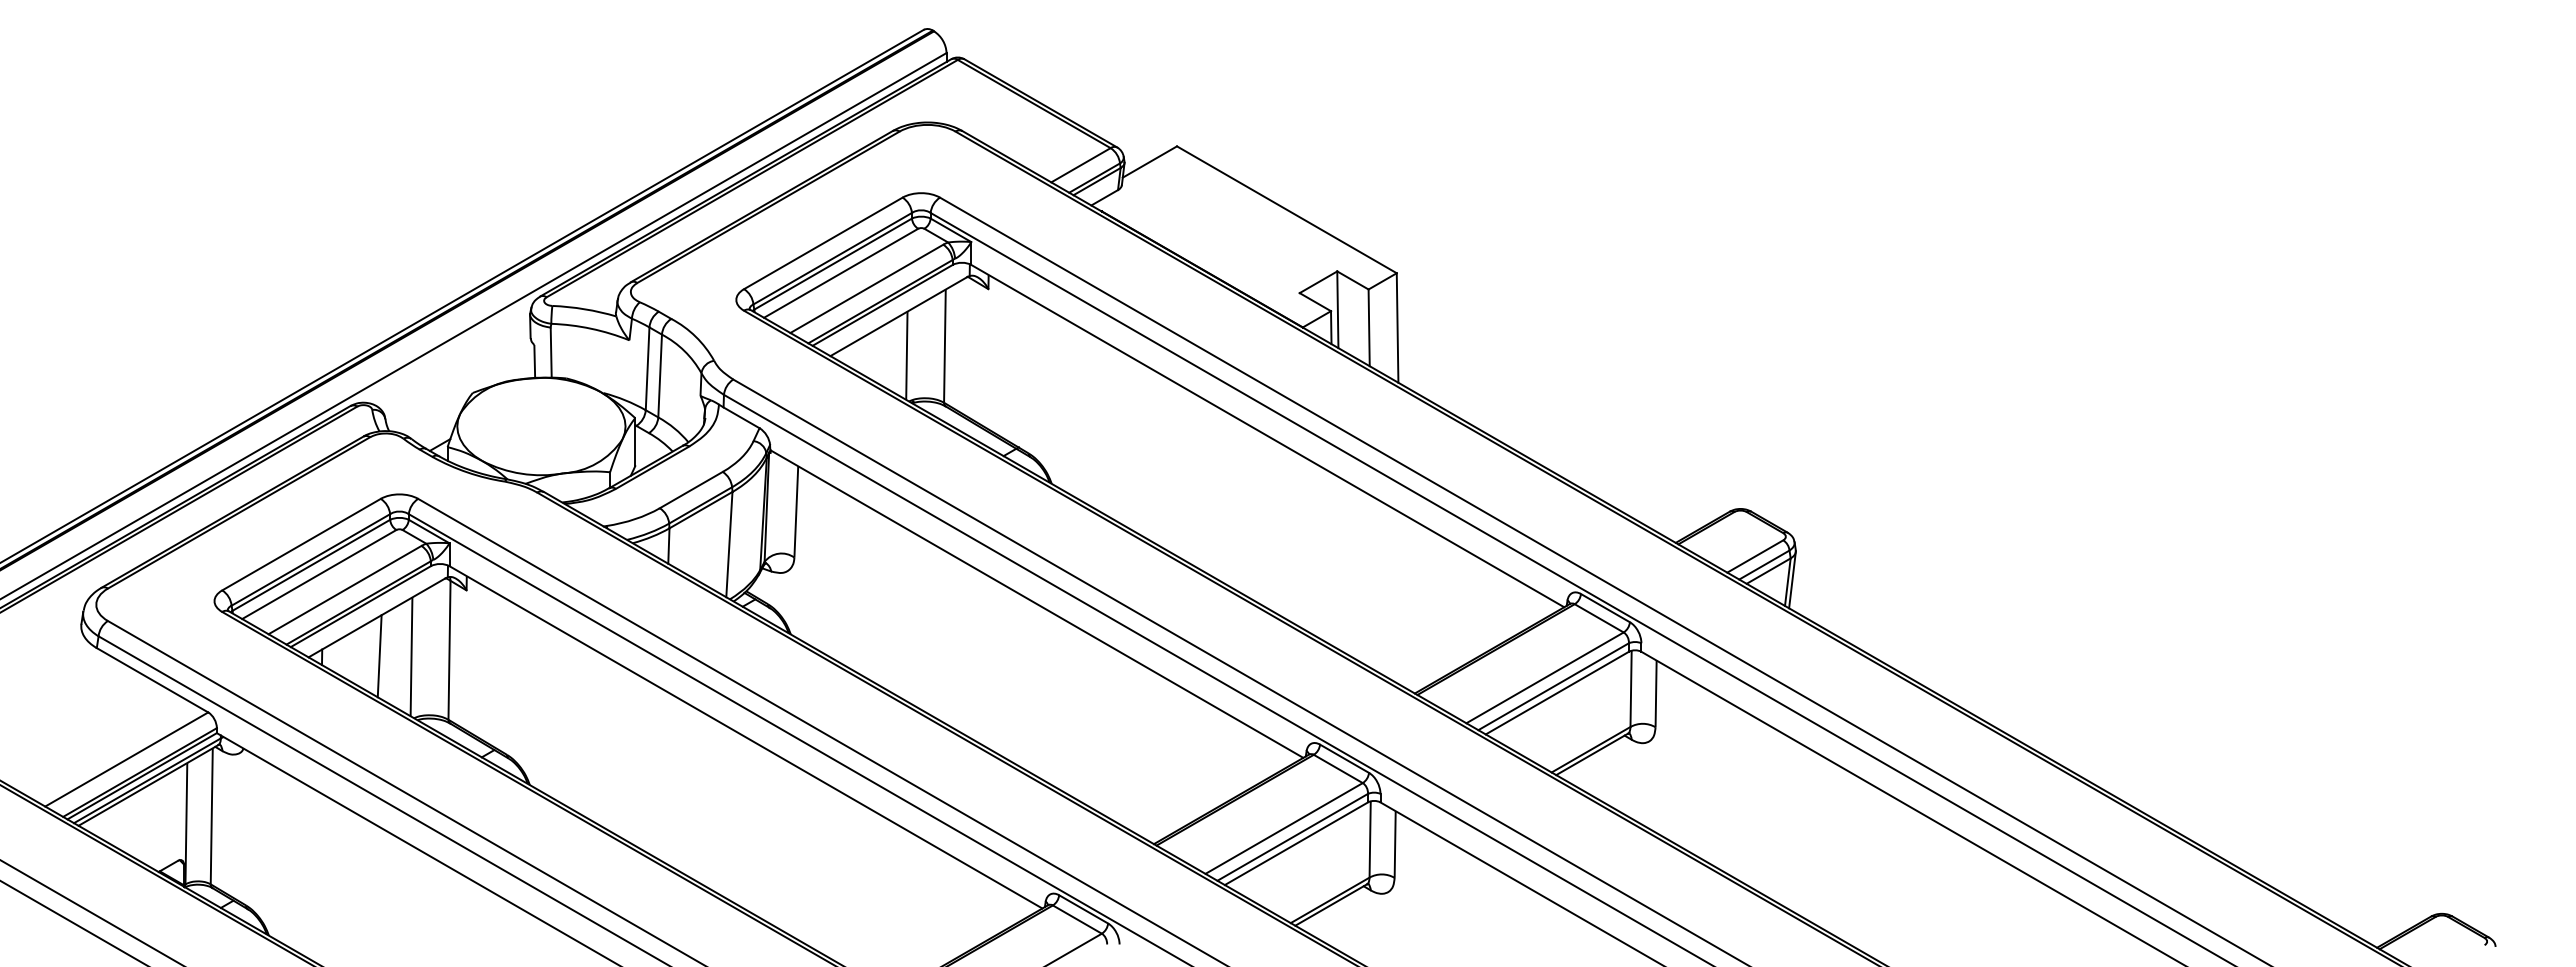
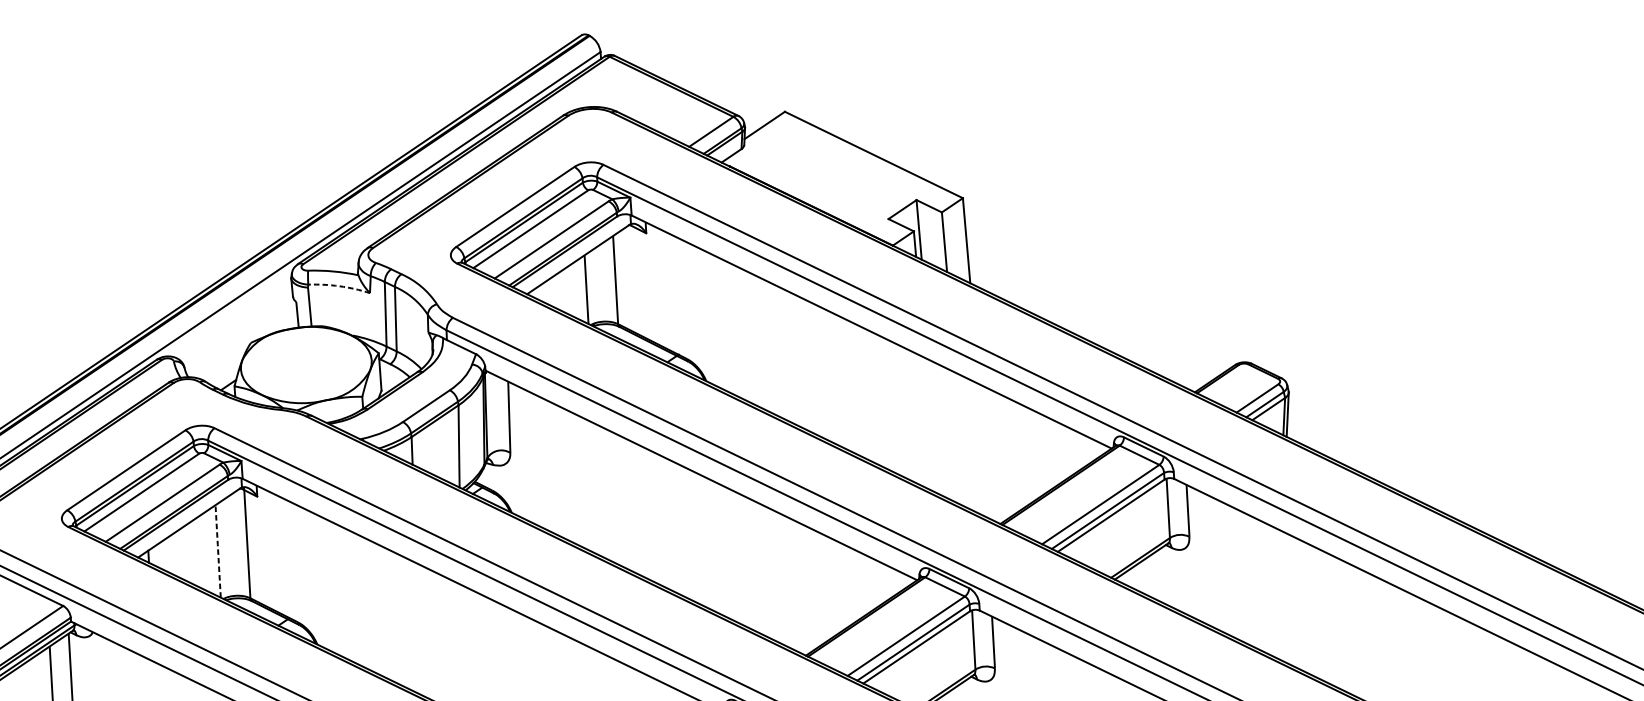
arc: (591, 328) -> (339, 286), solid -> dashed
line: (411, 655) -> (218, 550), solid -> dashed
line: (379, 656) -> (193, 552), removed

